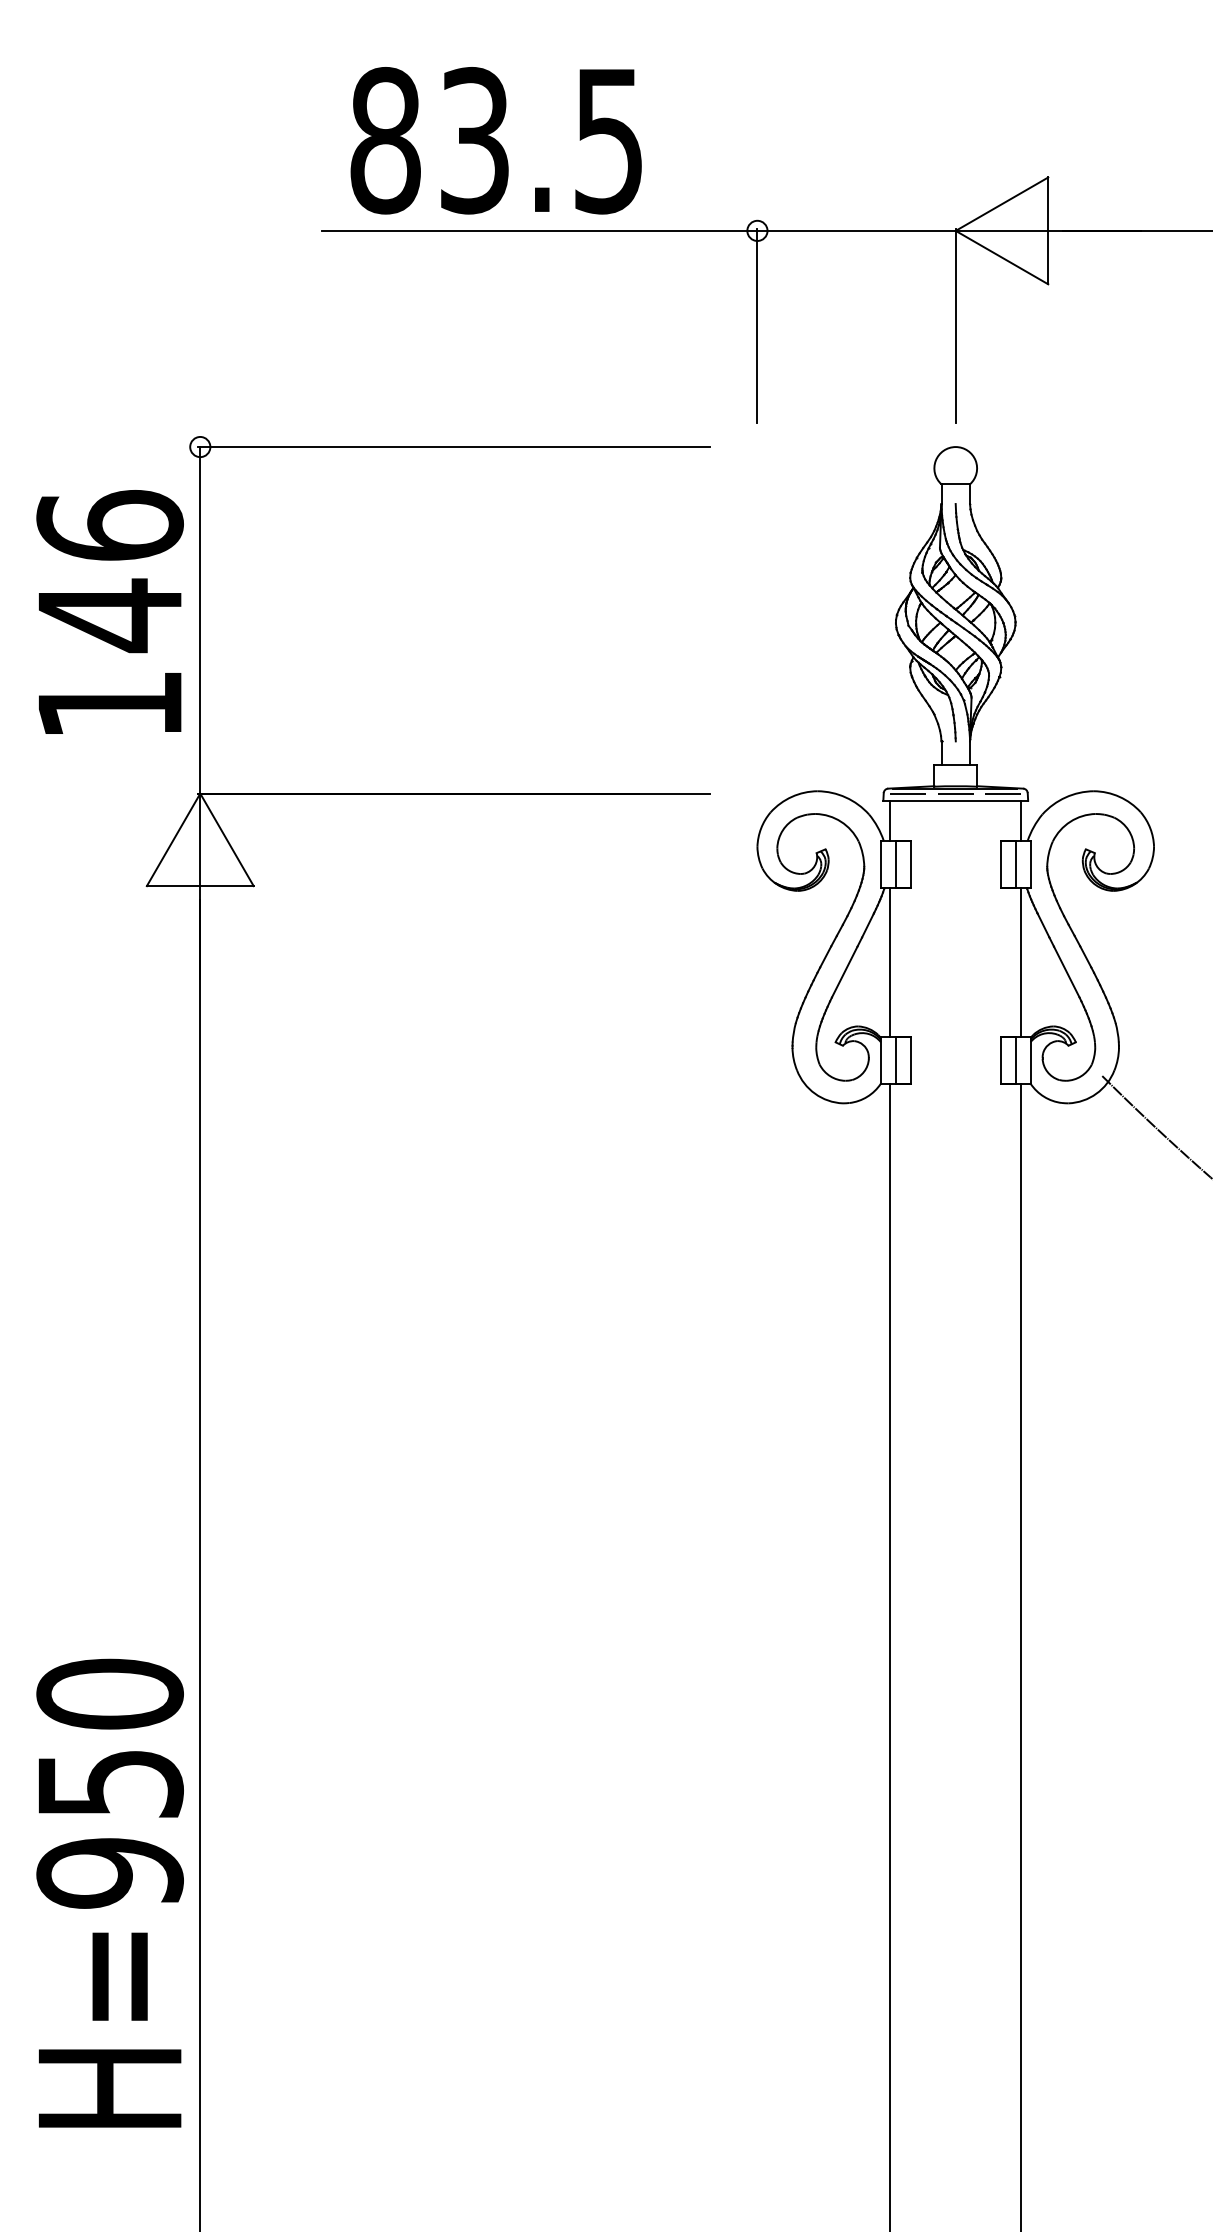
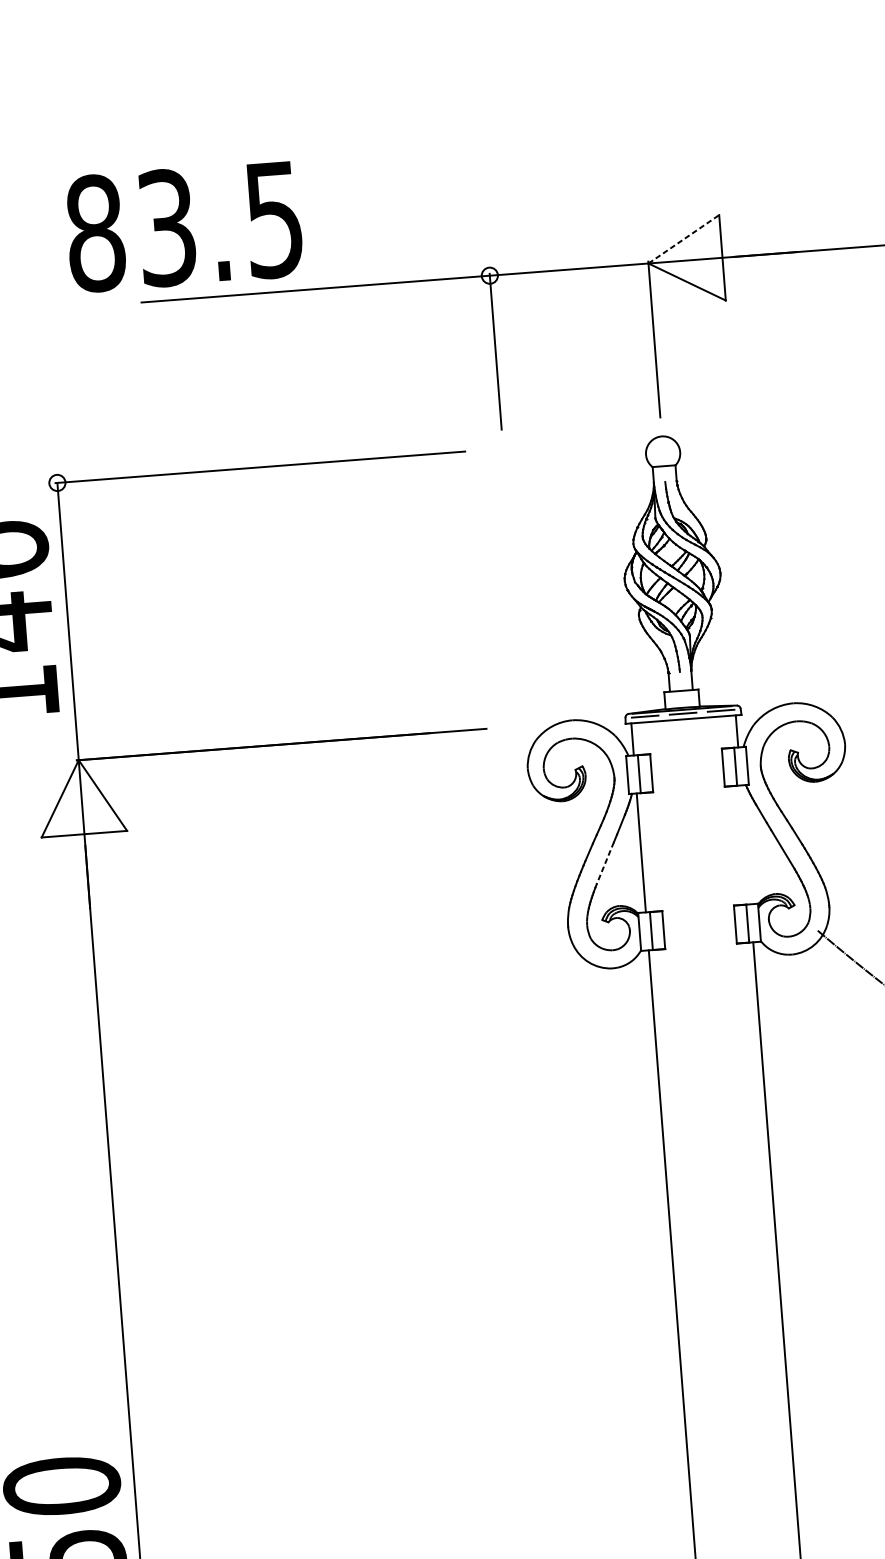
text: (495, 140) -> (183, 226), moved
line: (1002, 203) -> (684, 238), solid -> dashed
line: (1021, 962) -> (746, 844), removed
line: (844, 972) -> (605, 863), solid -> dashed

